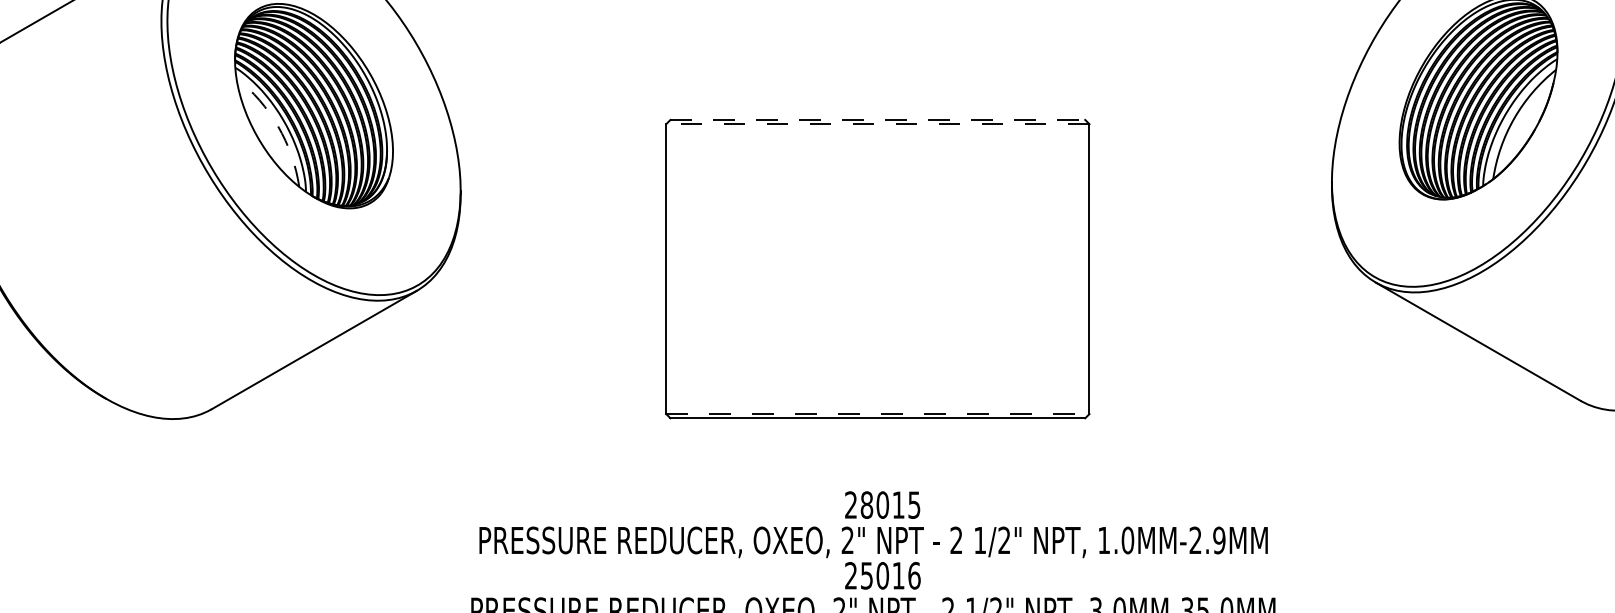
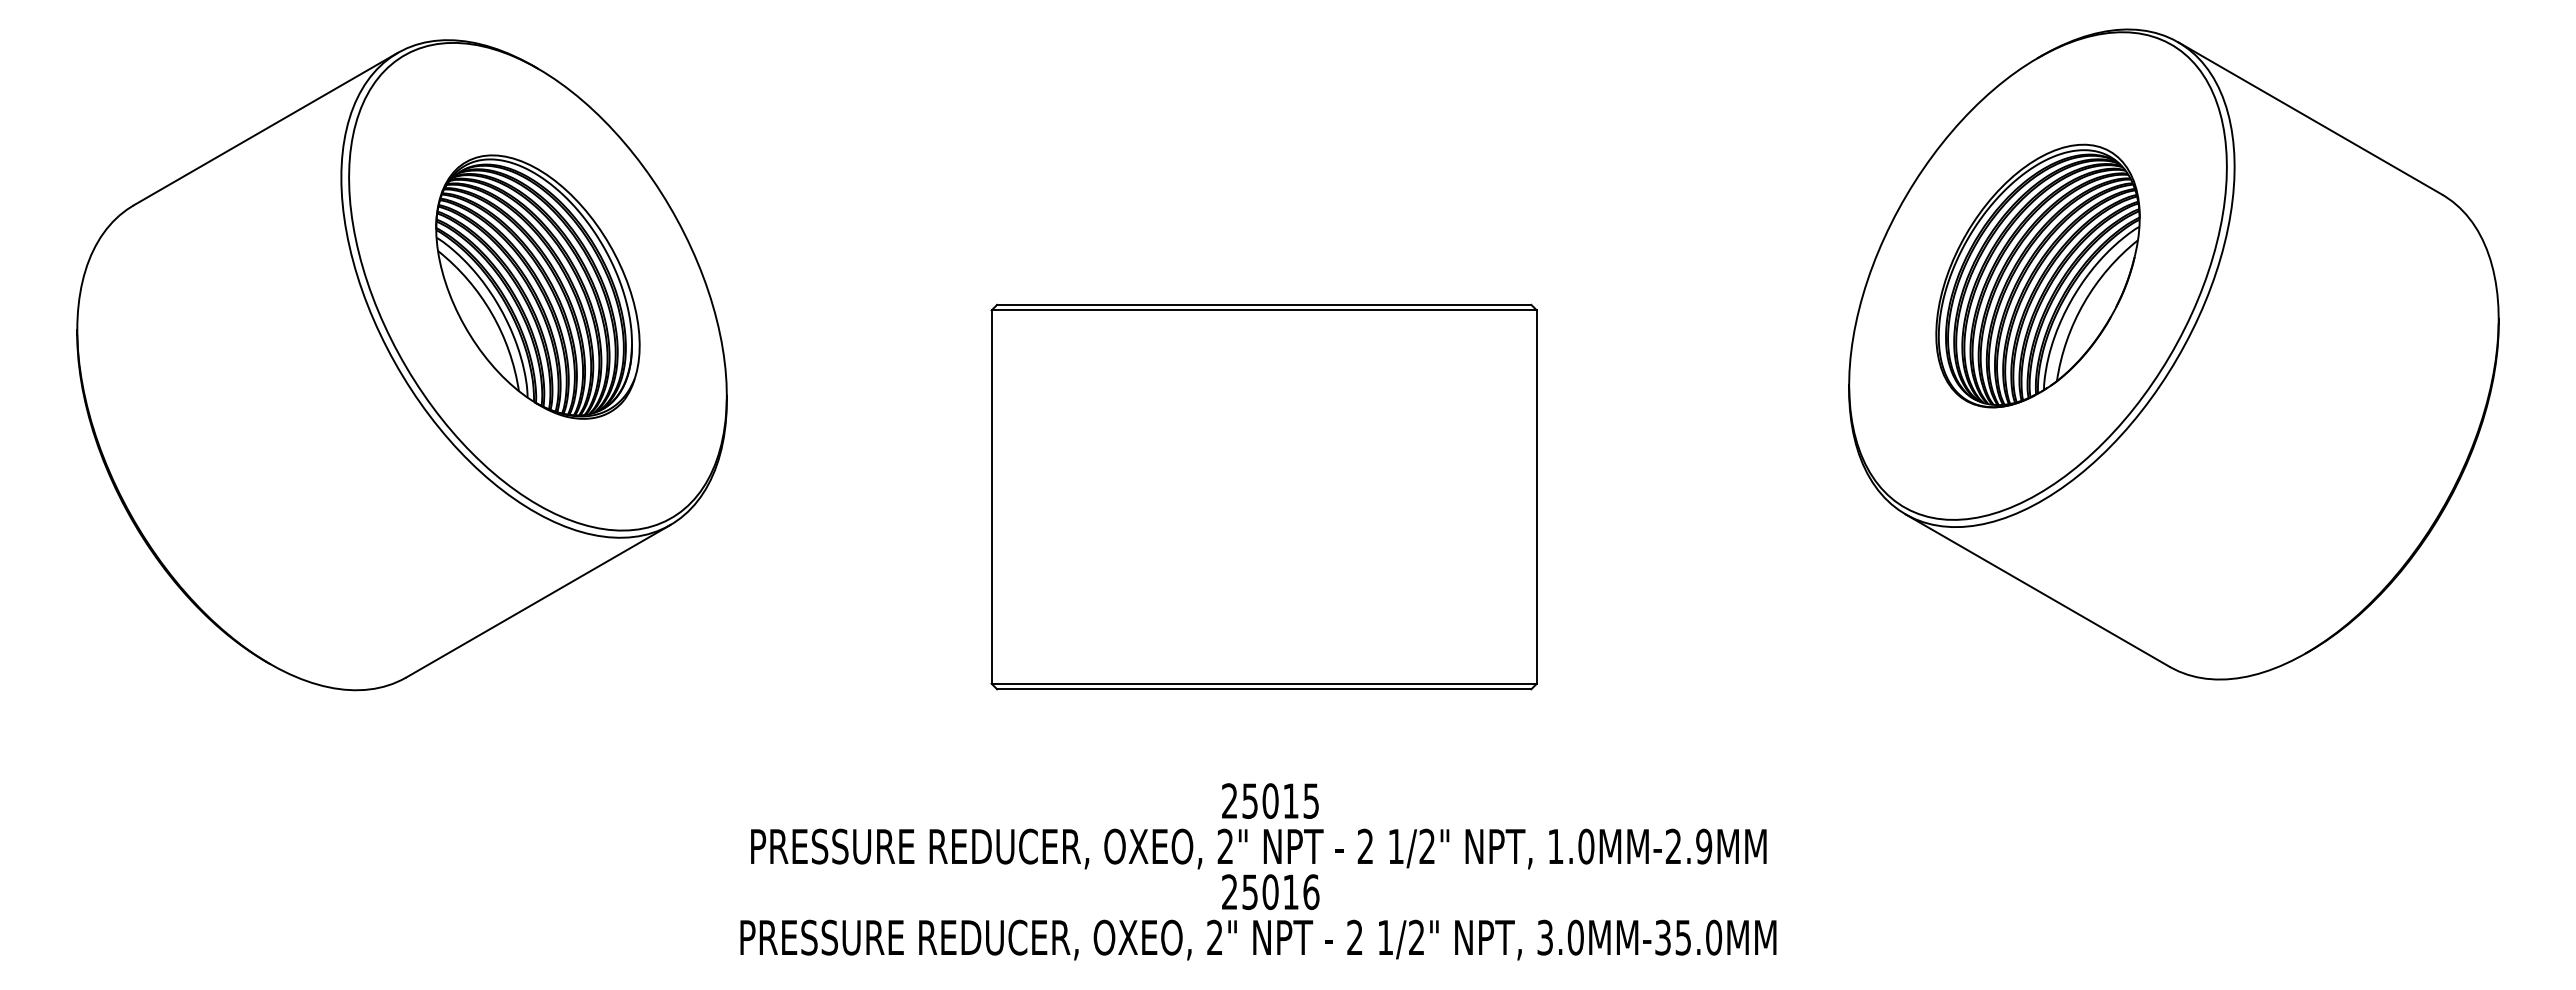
line: (878, 119) -> (1264, 304), dashed -> solid
line: (878, 124) -> (1264, 310), dashed -> solid
arc: (277, 126) -> (491, 313), dashed -> solid
line: (878, 413) -> (1264, 683), dashed -> solid
text: (867, 504) -> (1250, 800), 28015 -> 25015

